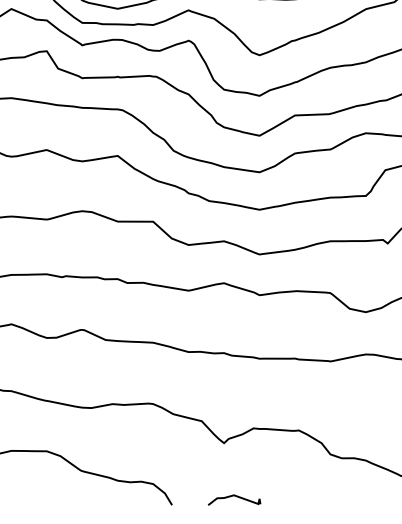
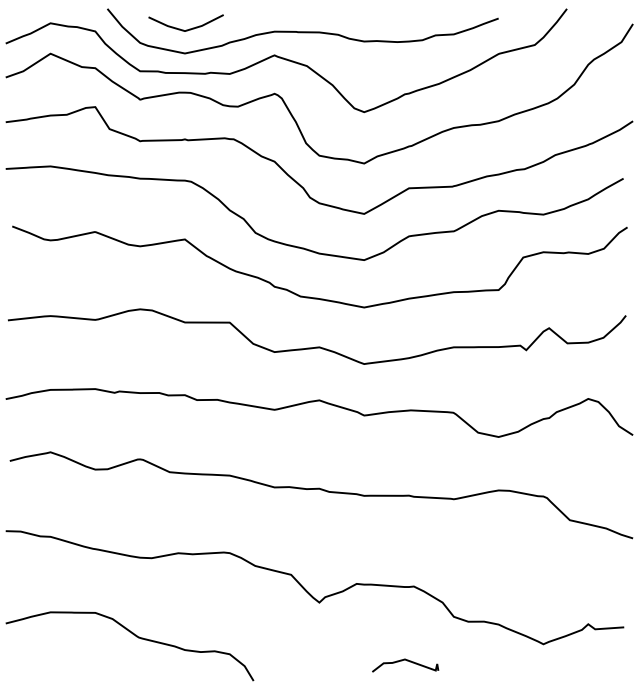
curve: (236, 496) -> (407, 661), moved

